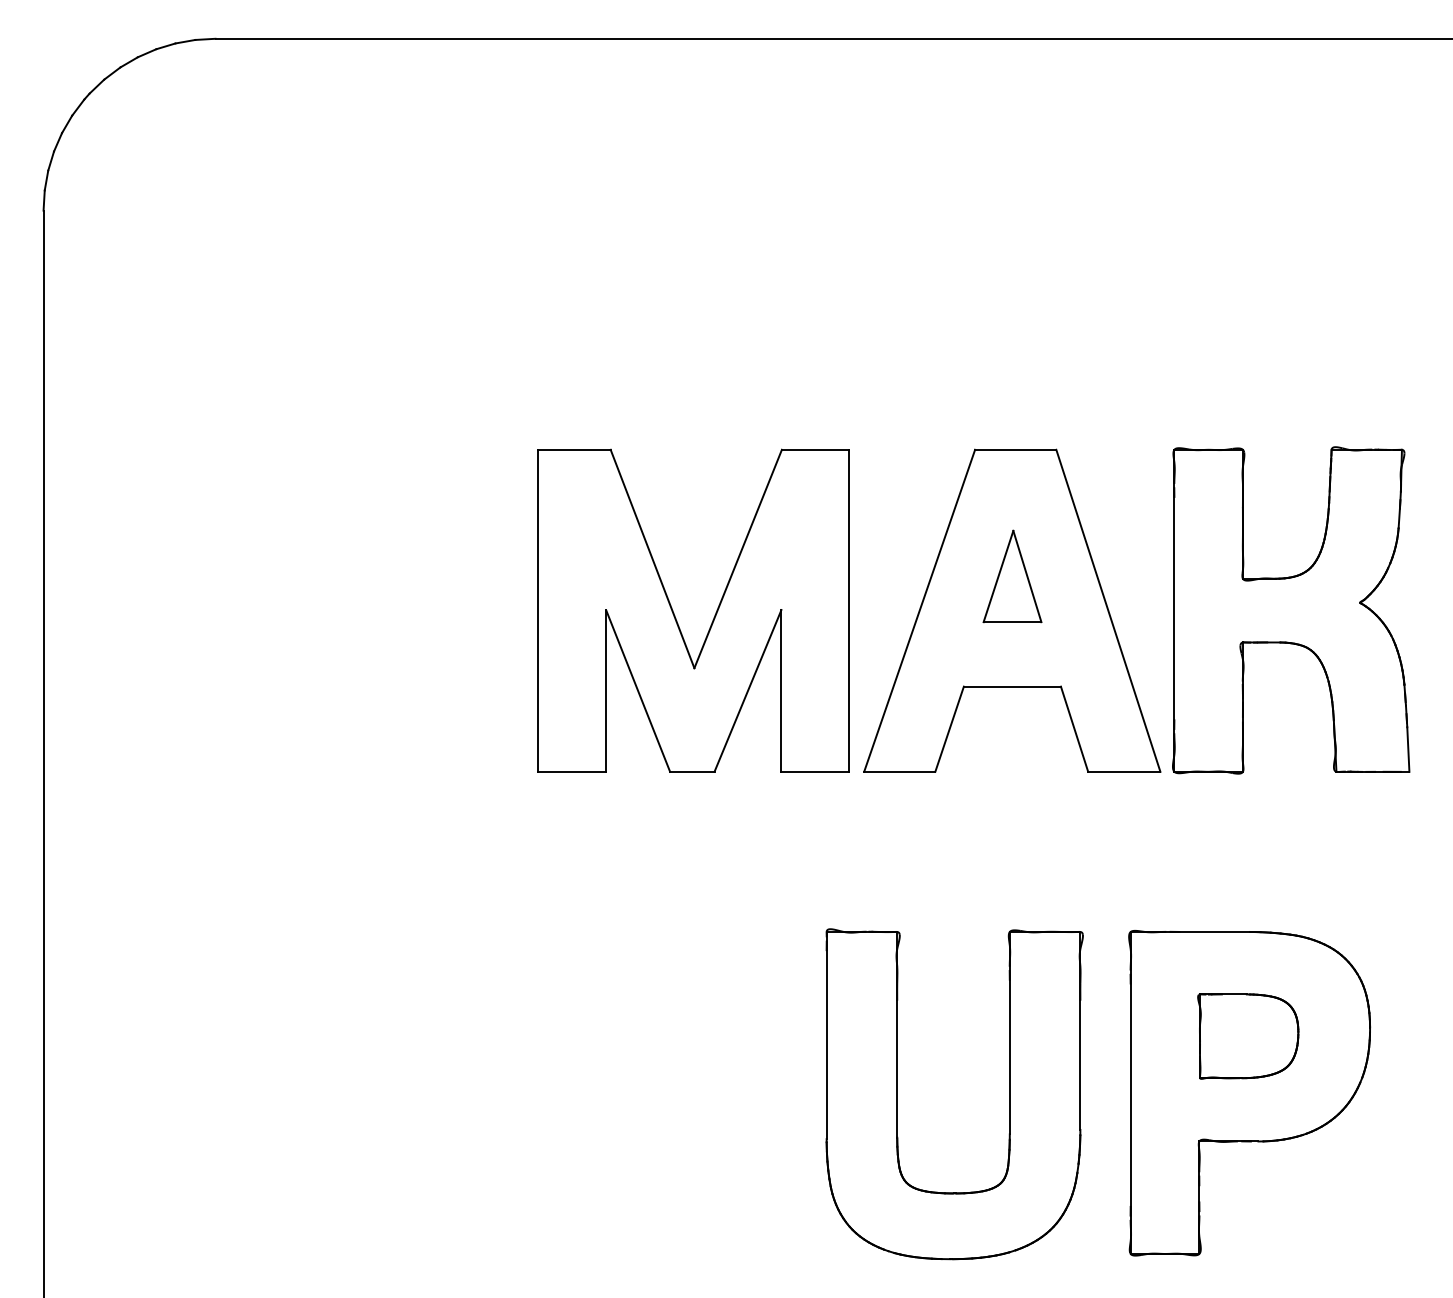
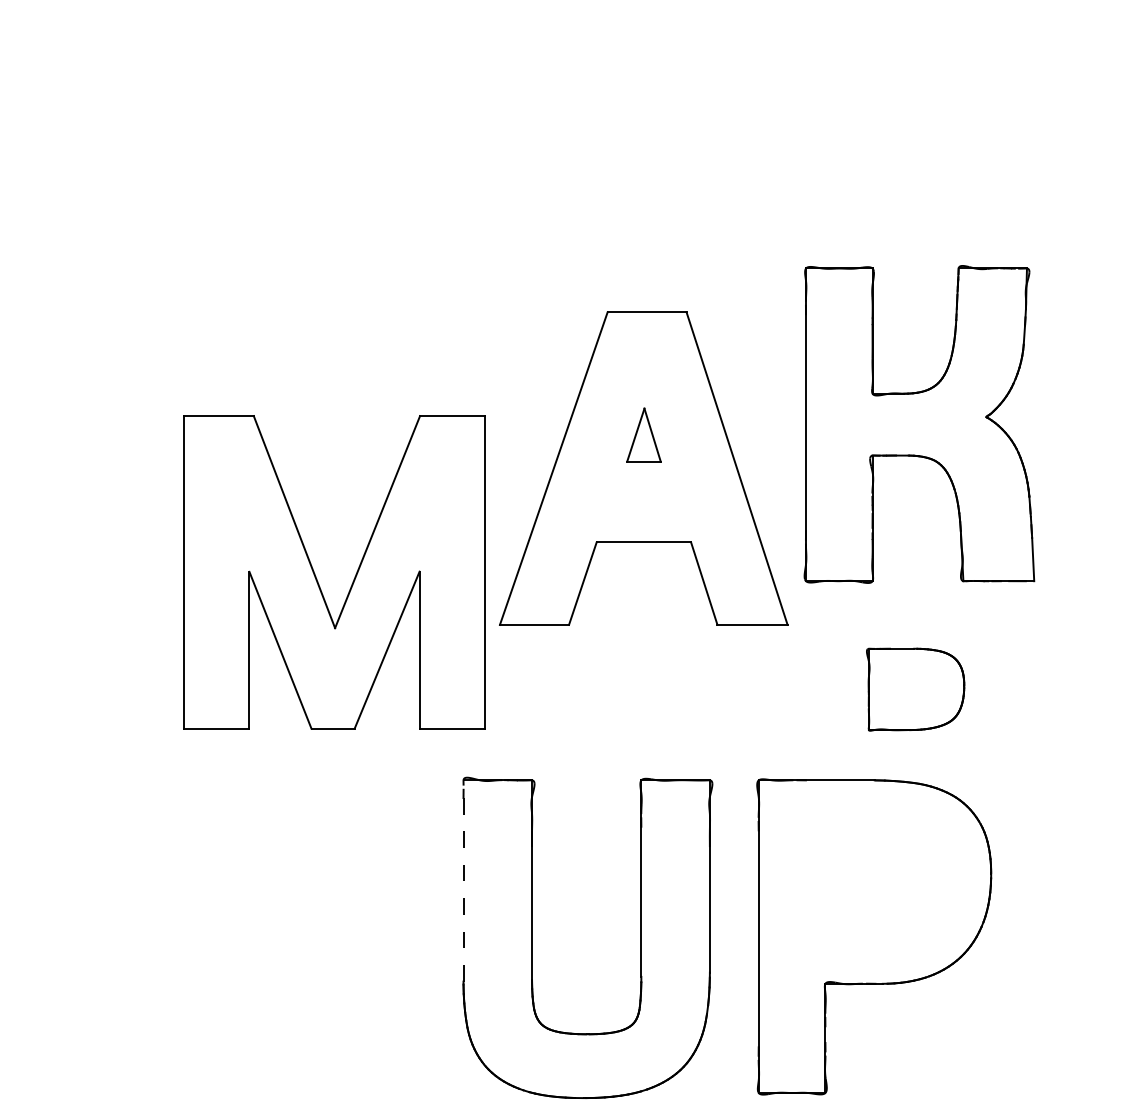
part: (1012, 576) -> (643, 435), size x0.6
part: (1291, 610) -> (919, 424), moved
part: (675, 615) -> (316, 576), moved
line: (826, 1035) -> (463, 880), solid -> dashed
part: (1248, 1036) -> (915, 689), moved

